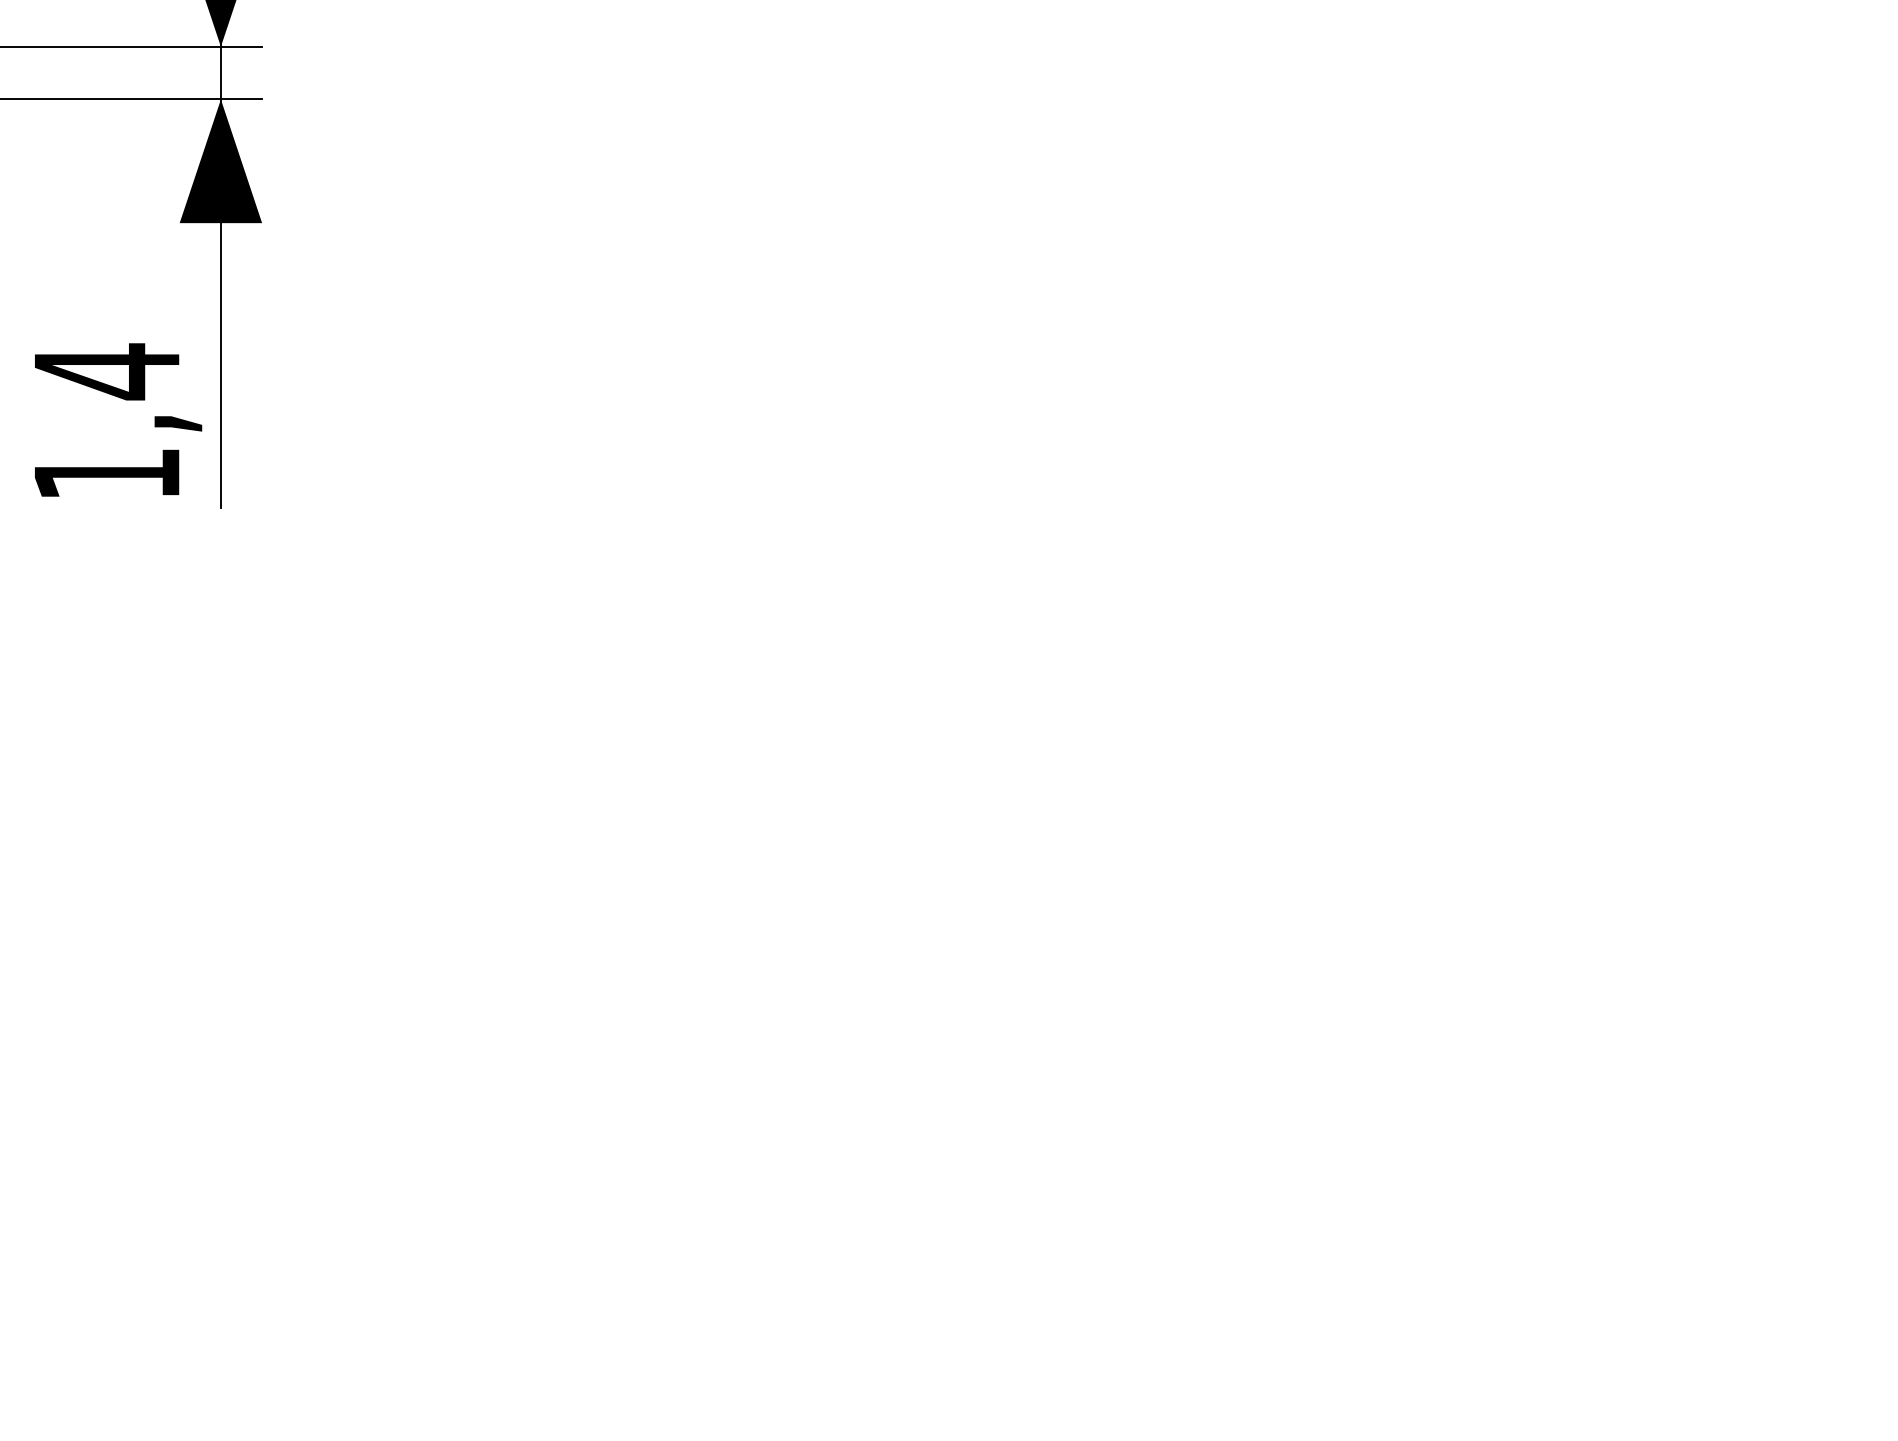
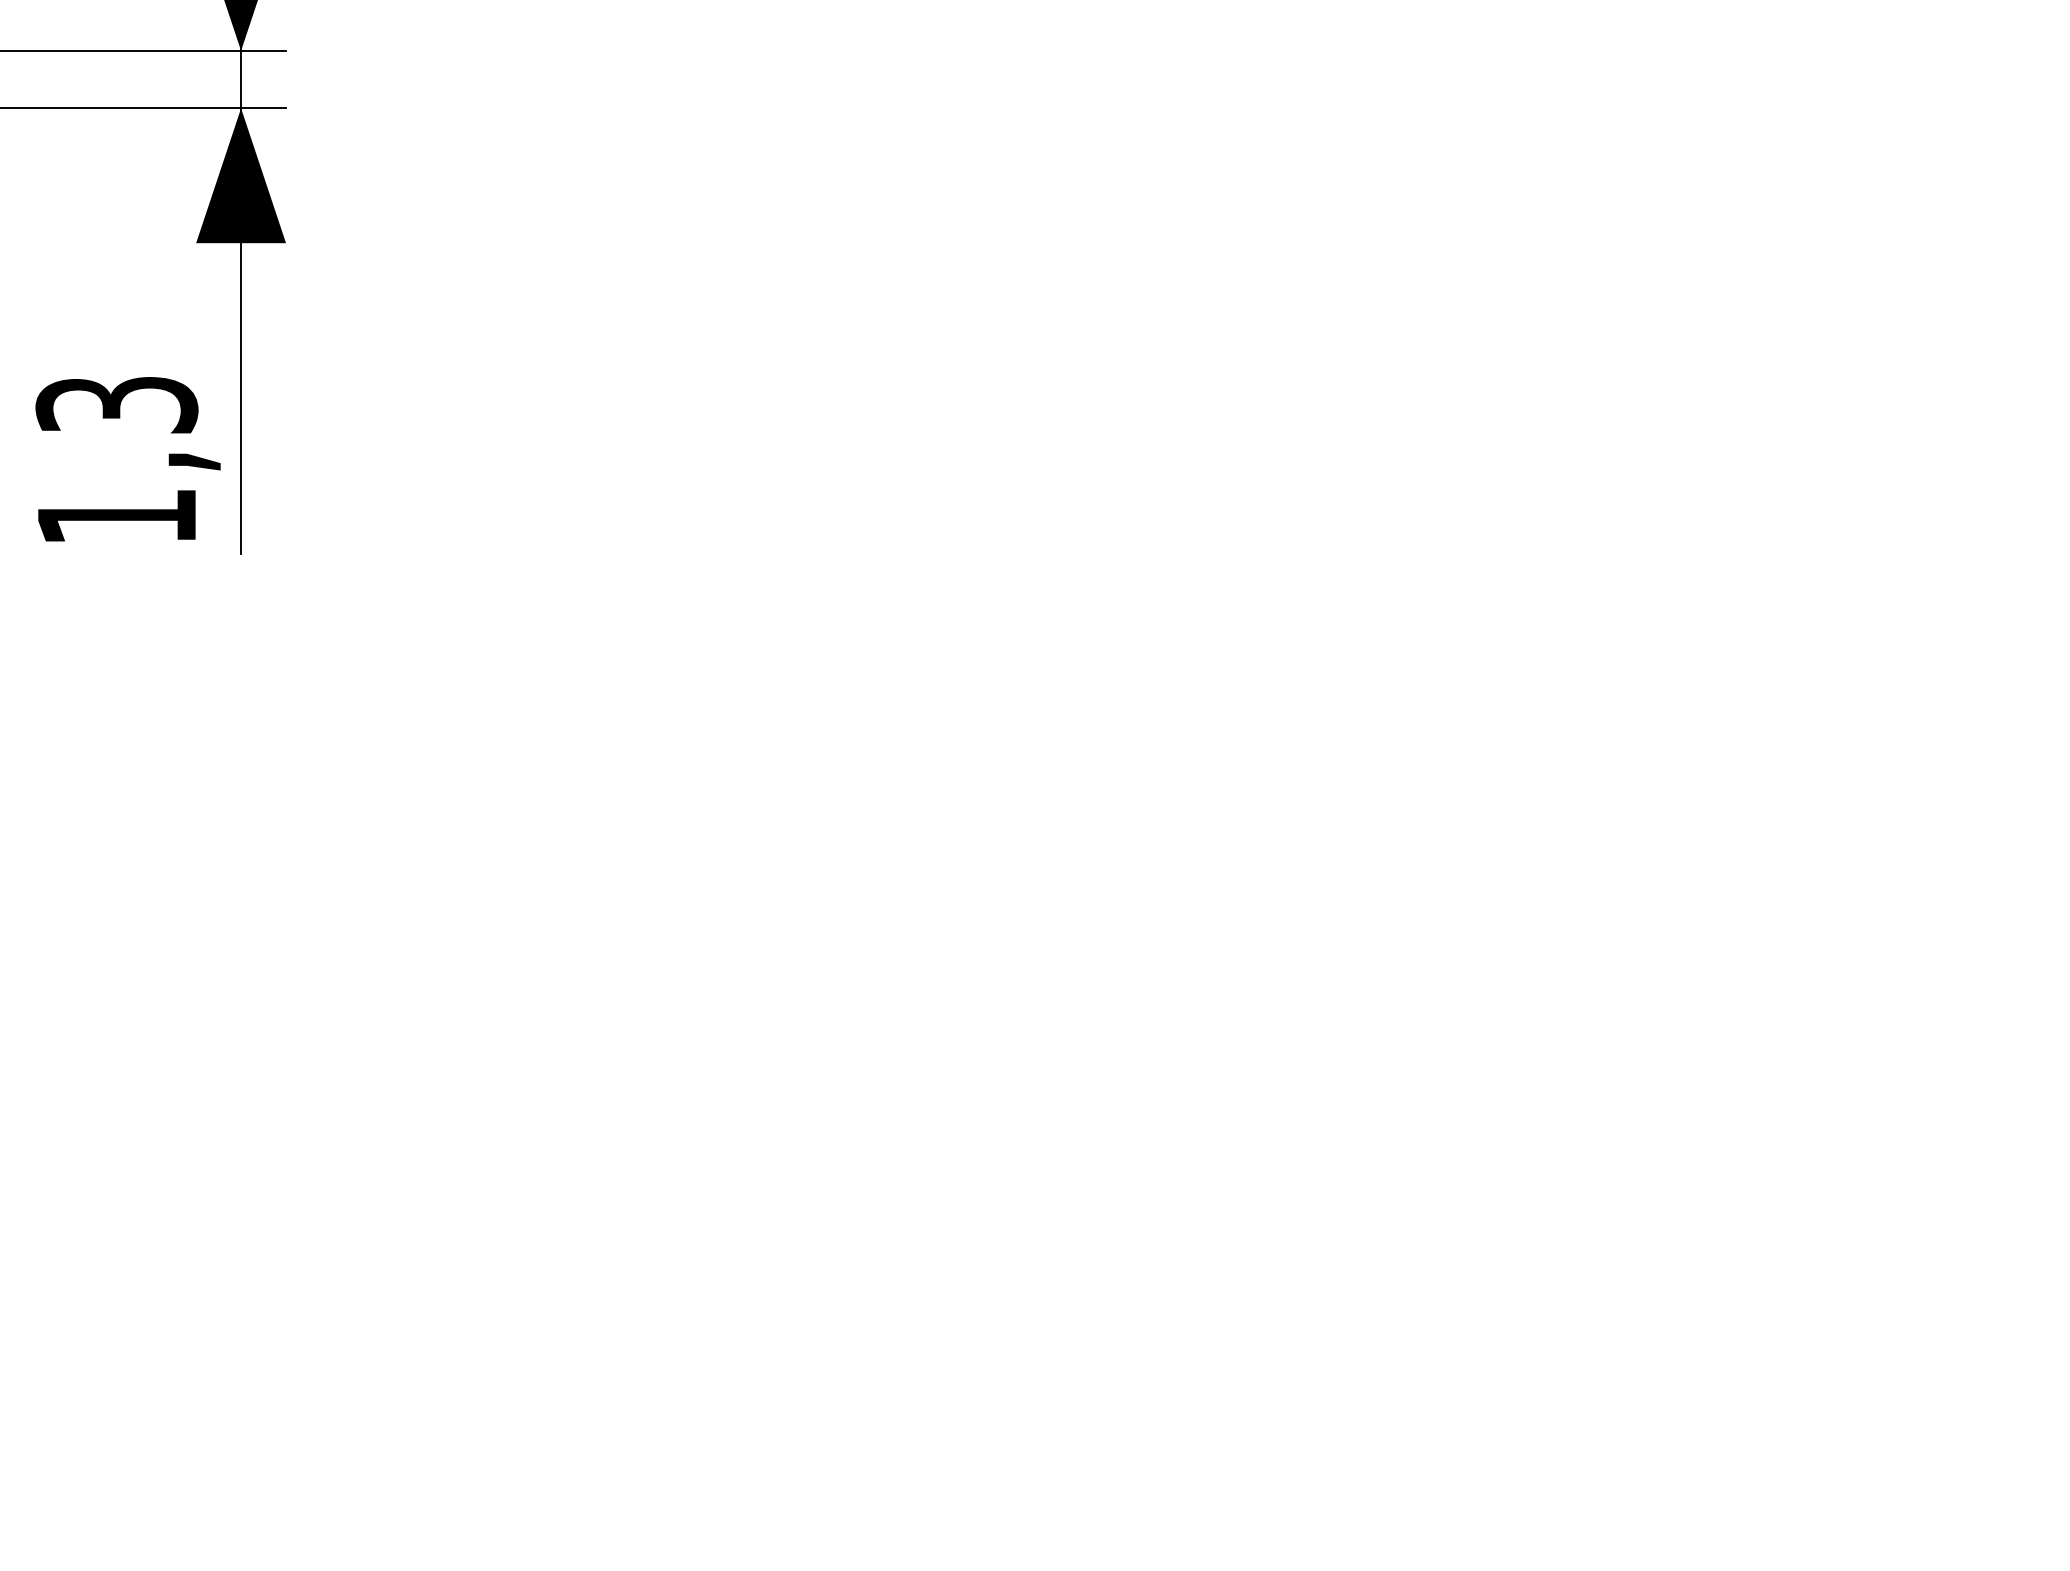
text: (106, 371) -> (116, 404), 1,4 -> 1,3

